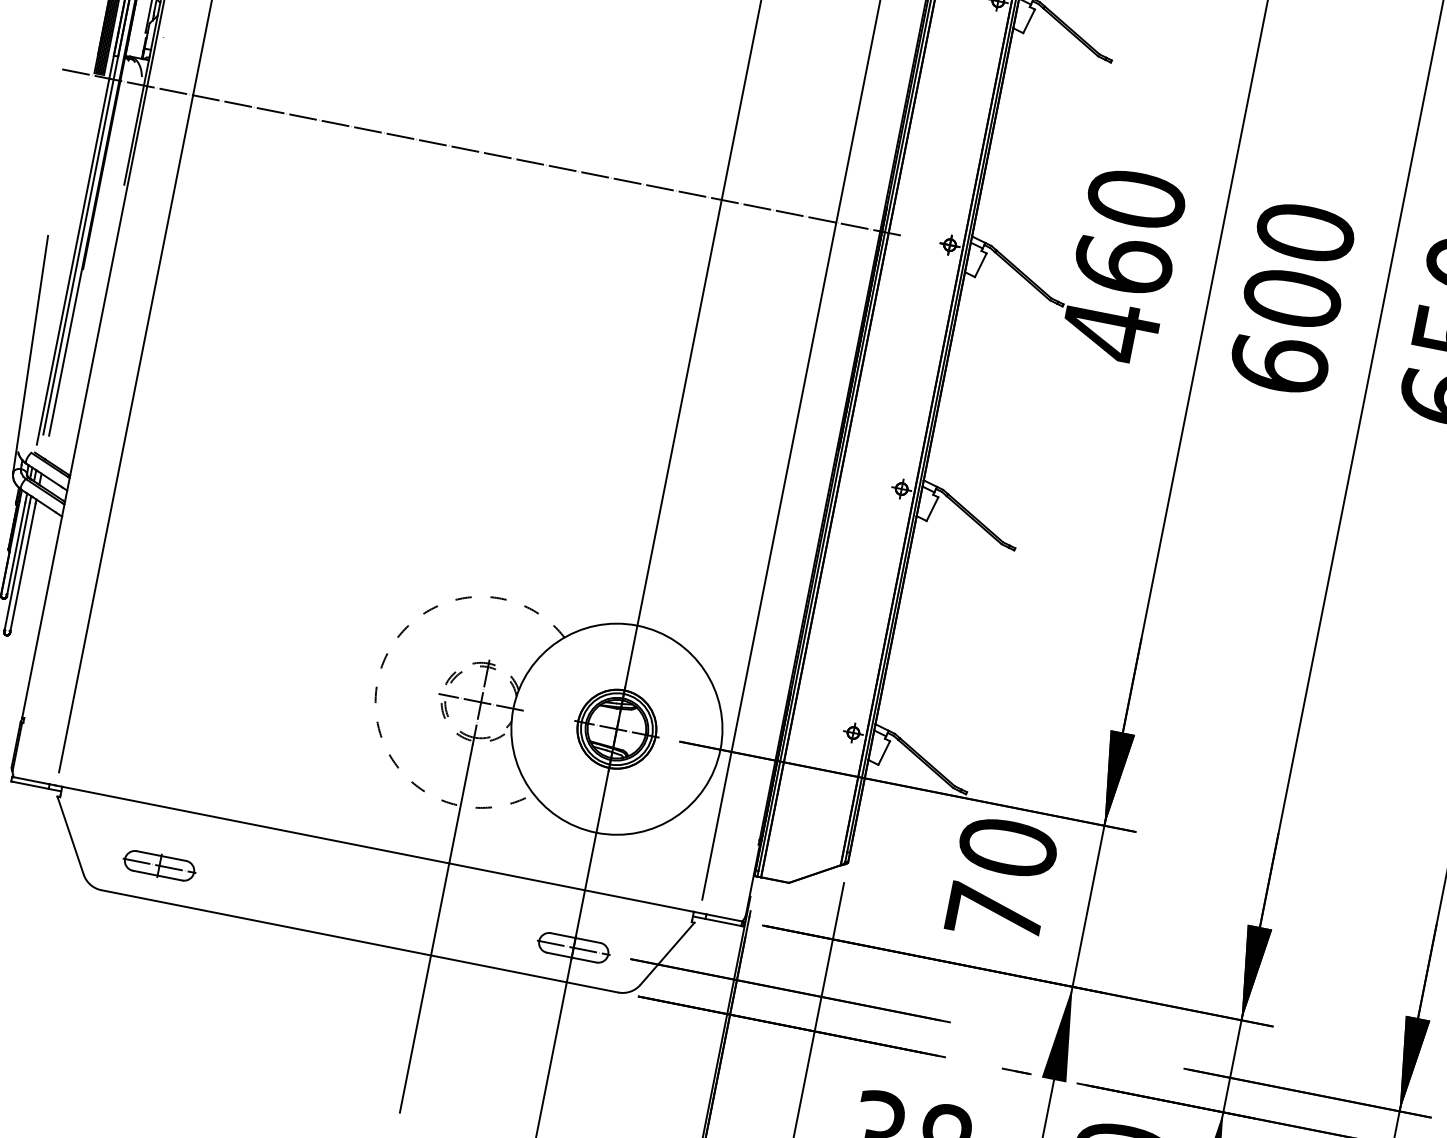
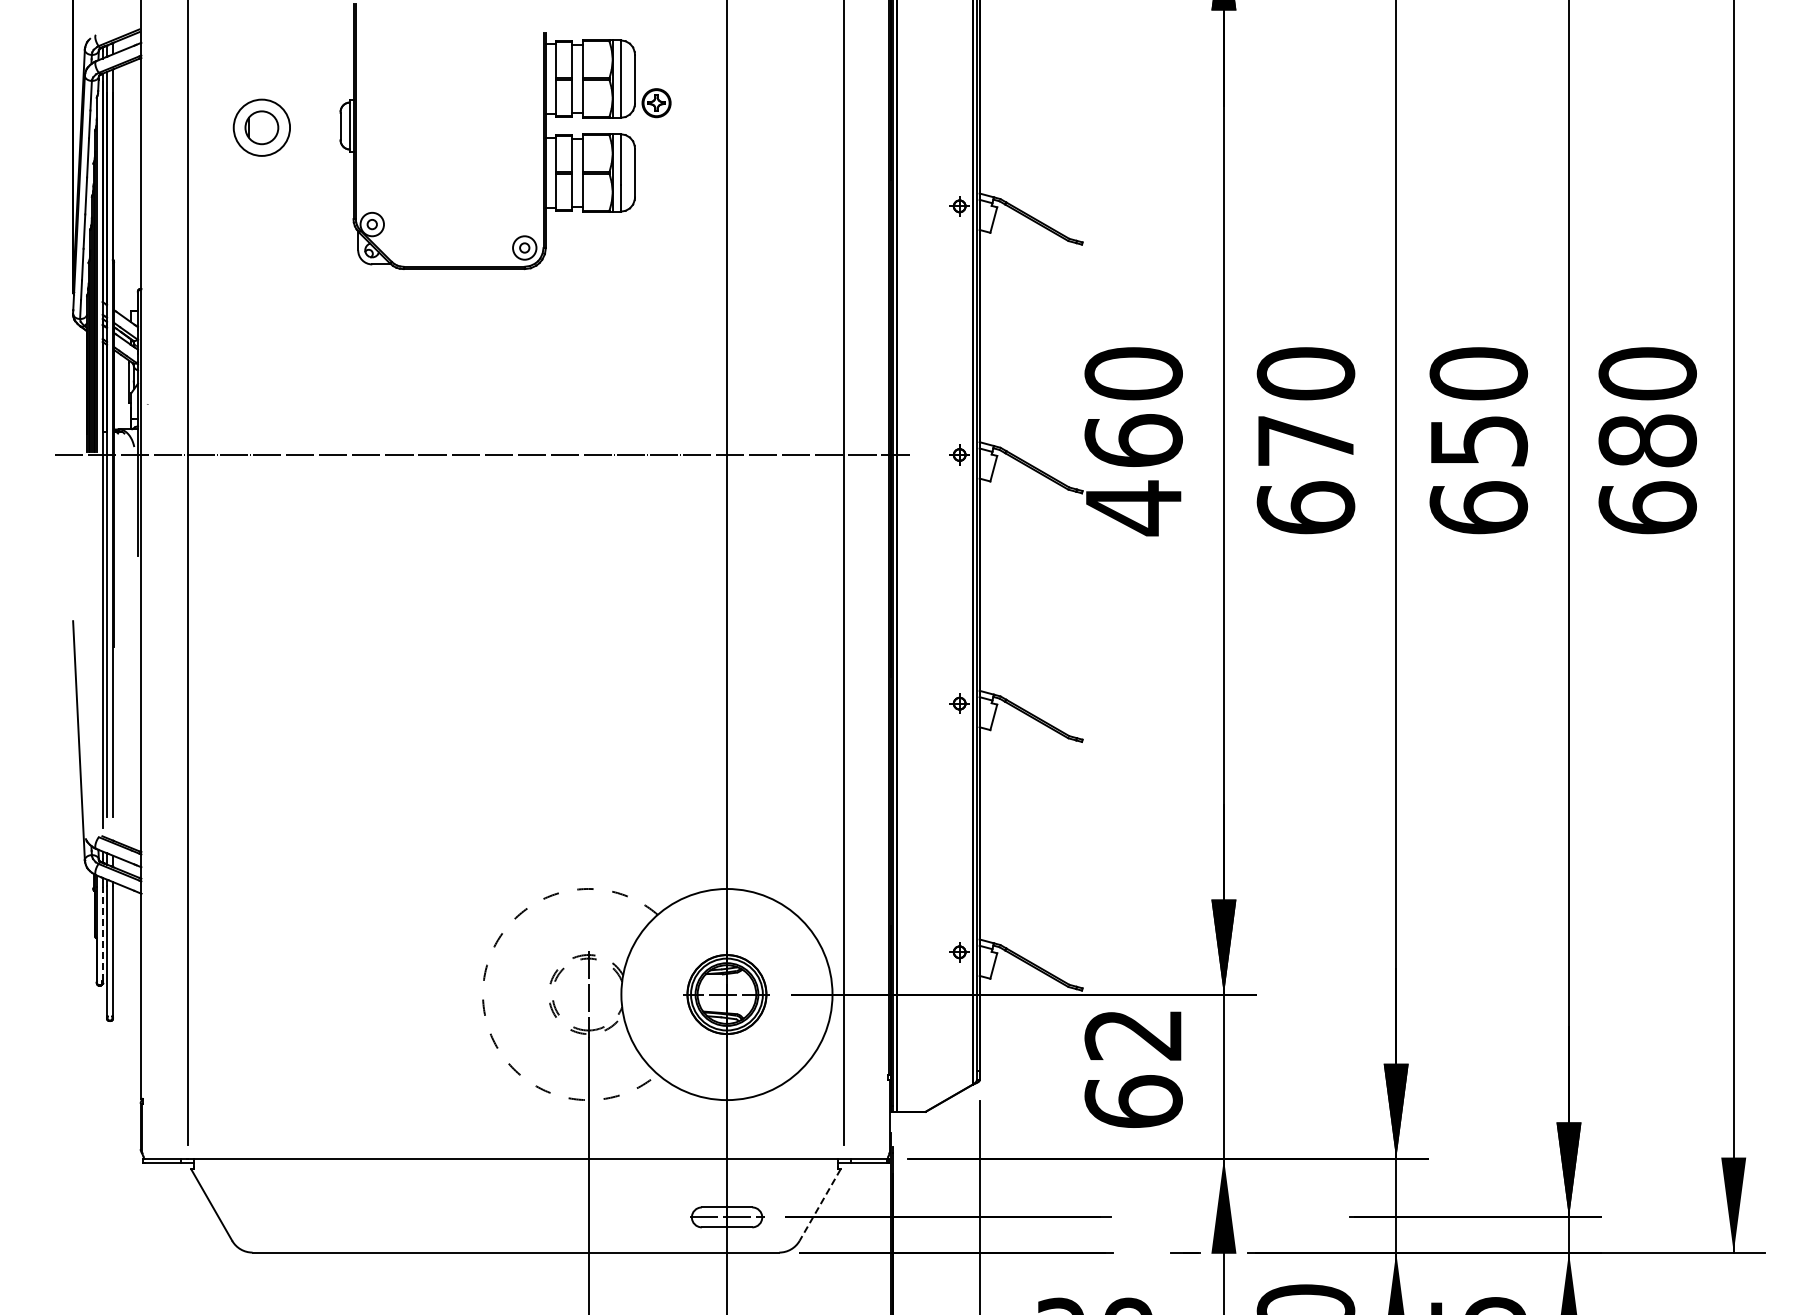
text: (1292, 298) -> (1305, 440), 600 -> 670
line: (16, 548) -> (102, 933), solid -> dashed
line: (481, 702) -> (588, 994), removed
part: (159, 865) -> (304, 1217), removed
text: (1001, 879) -> (1133, 1067), 70 -> 62
line: (666, 954) -> (819, 1205), solid -> dashed

